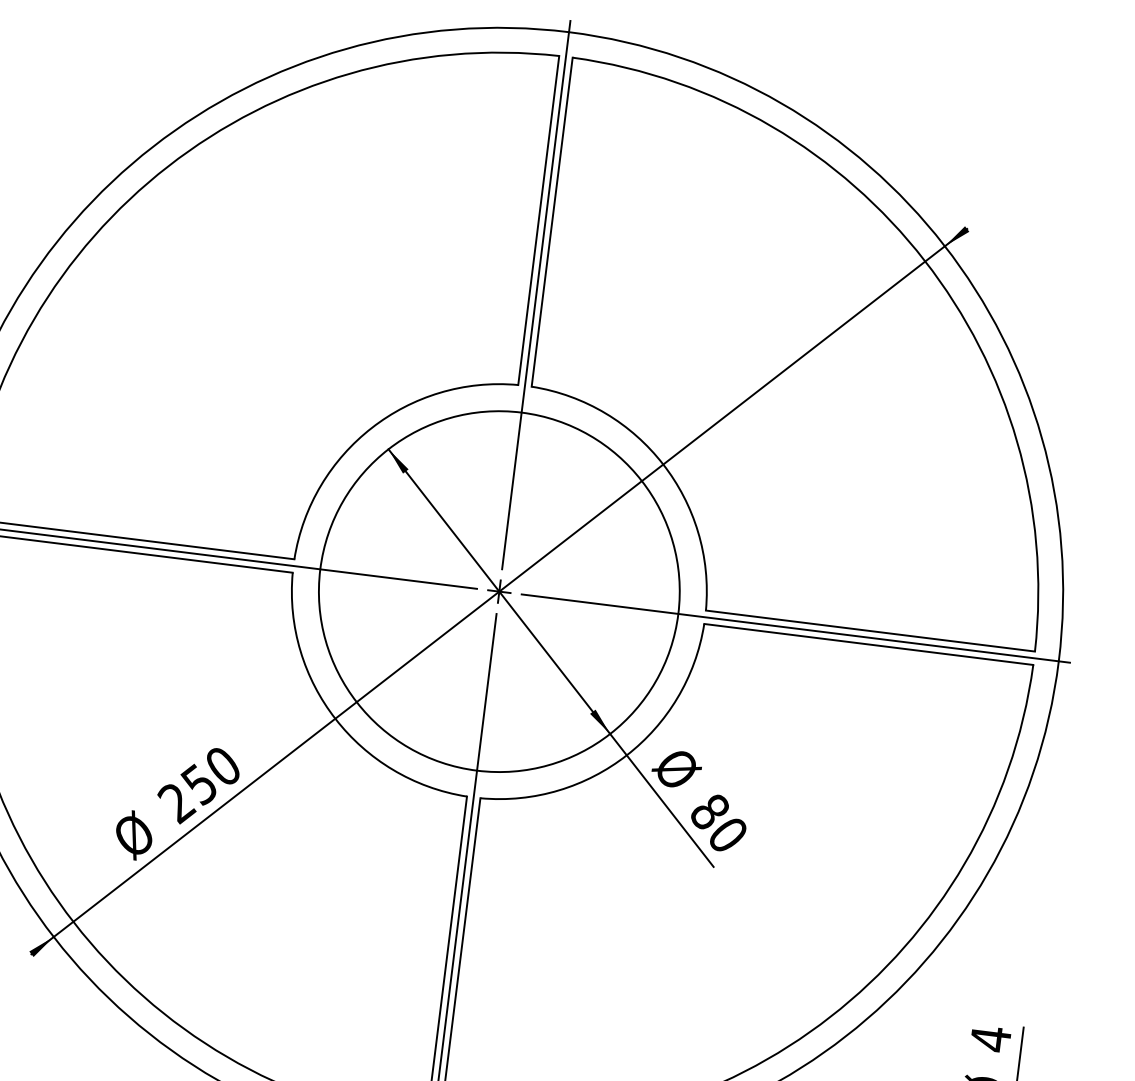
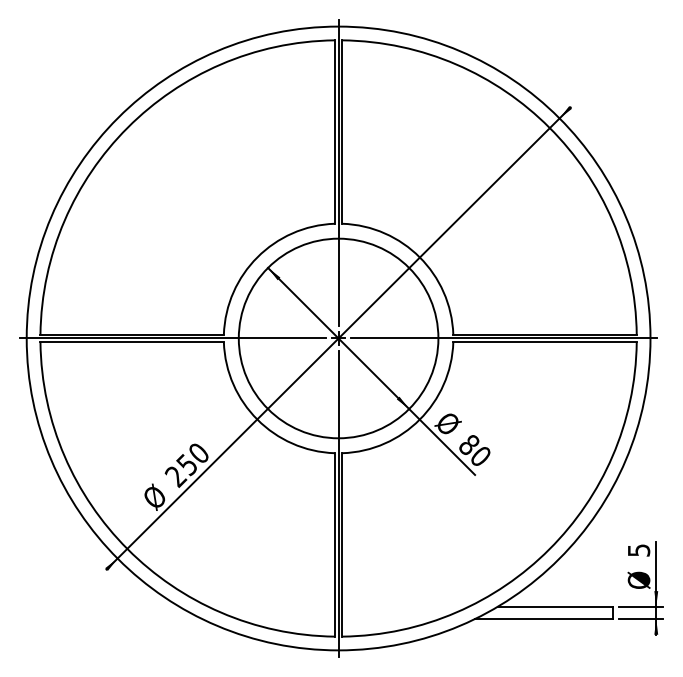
text: (991, 1039) -> (639, 550), 4 -> 5

